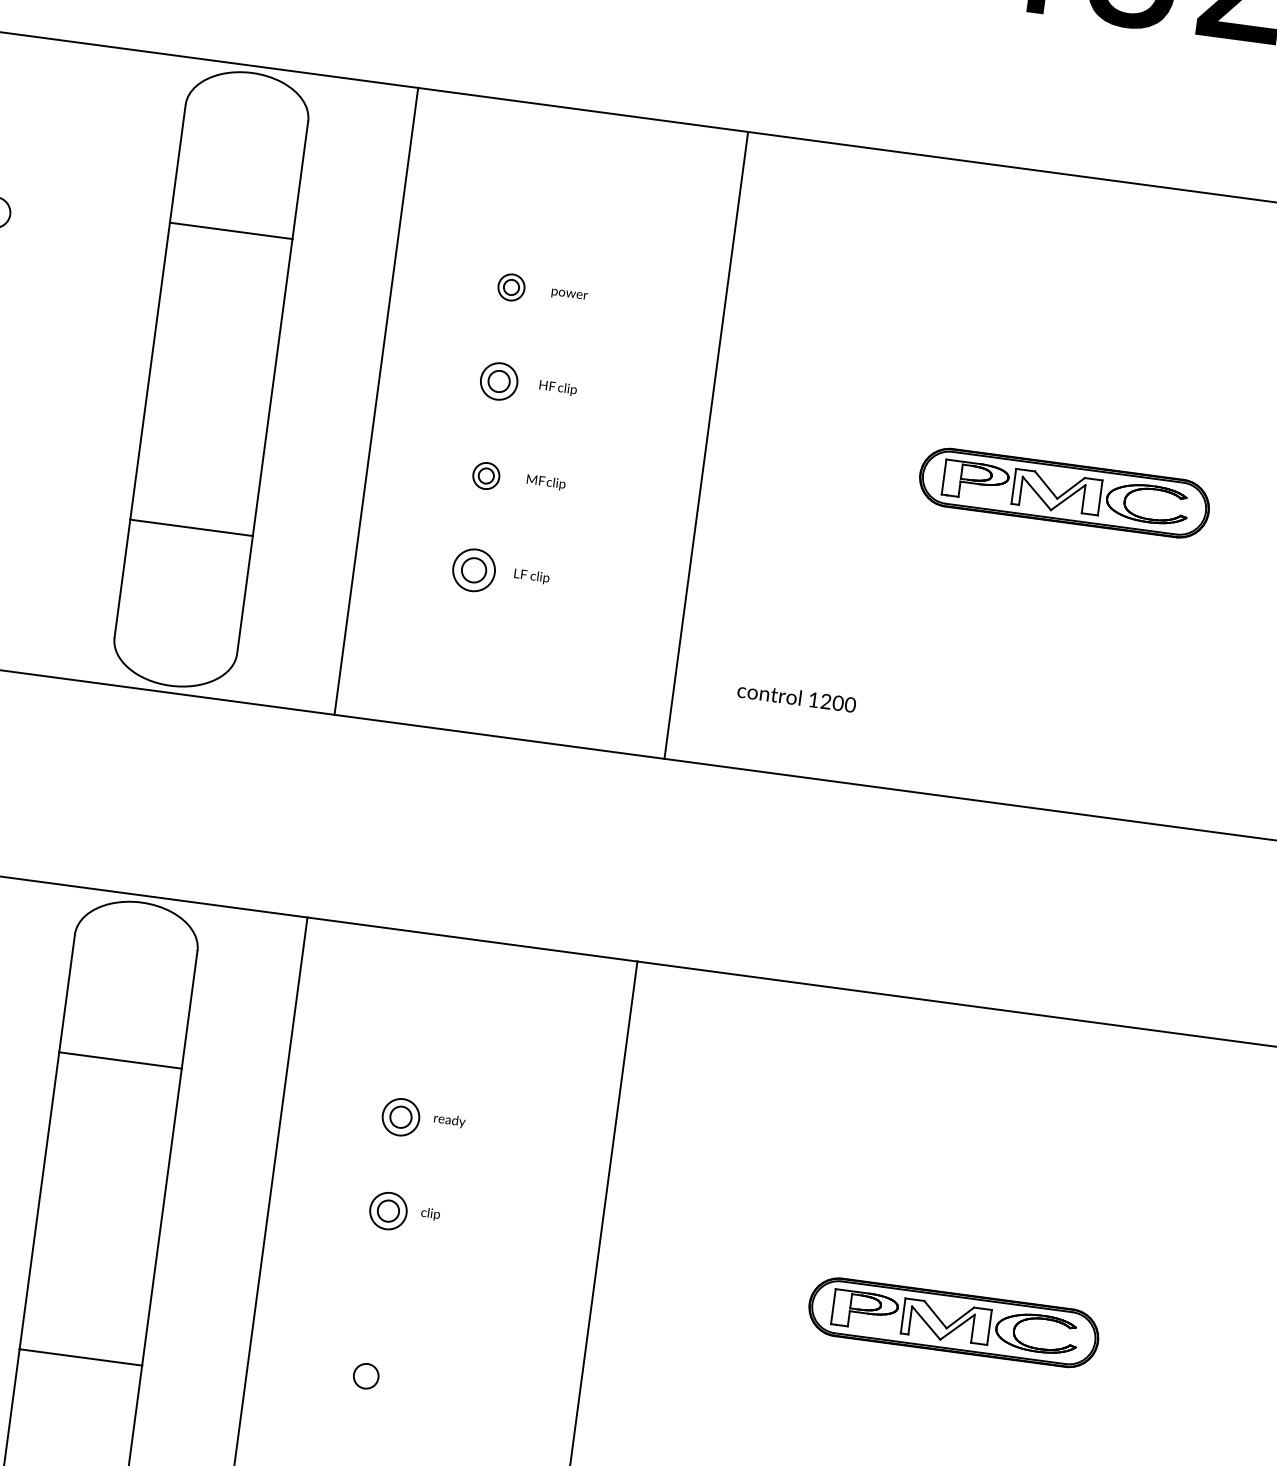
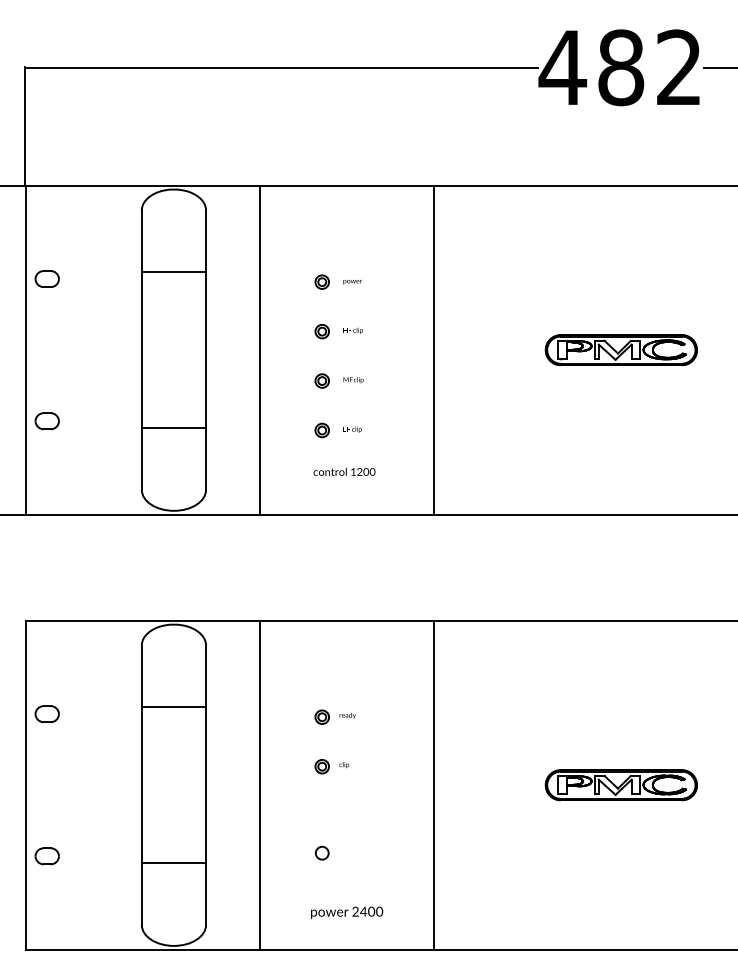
part: (497, 381) -> (321, 331), size x0.71
part: (472, 570) -> (321, 430), size x0.62
text: (796, 696) -> (344, 471), moved
part: (399, 1115) -> (321, 716), size x0.71
part: (386, 1210) -> (321, 766), size x0.71

